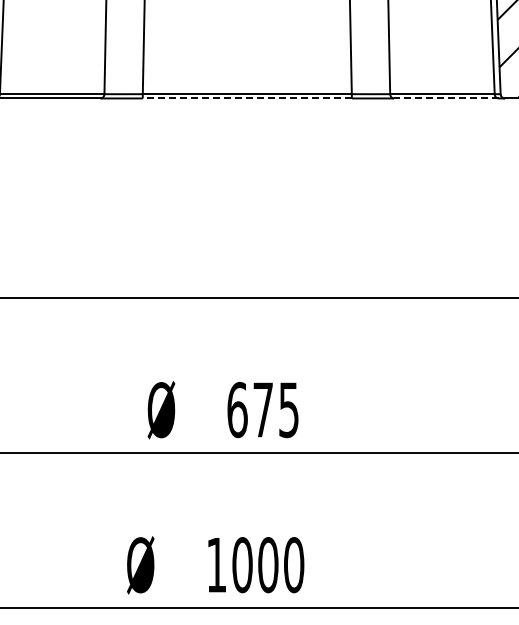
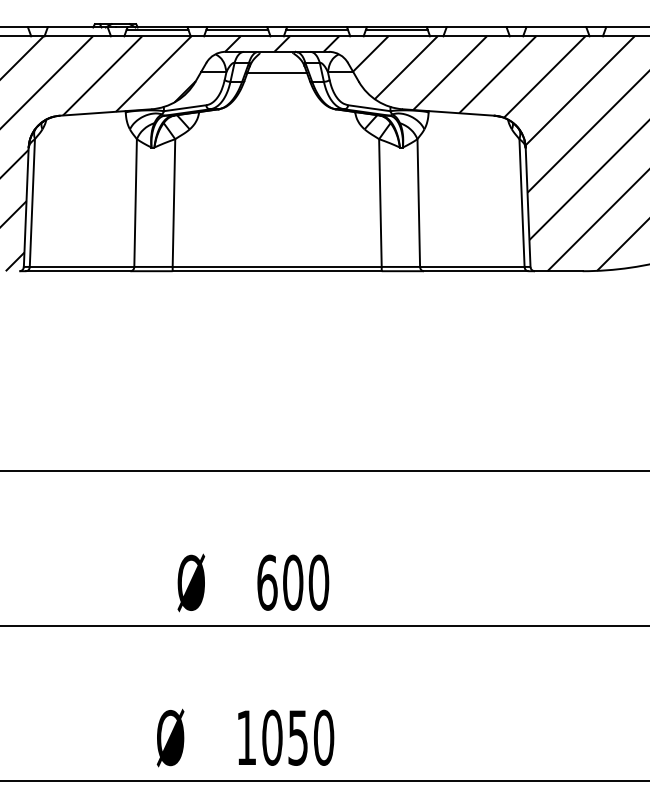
line: (247, 98) -> (277, 271), dashed -> solid
line: (445, 98) -> (475, 271), dashed -> solid
text: (276, 409) -> (306, 582), 675 -> 600
text: (268, 564) -> (298, 737), 1000 -> 1050

